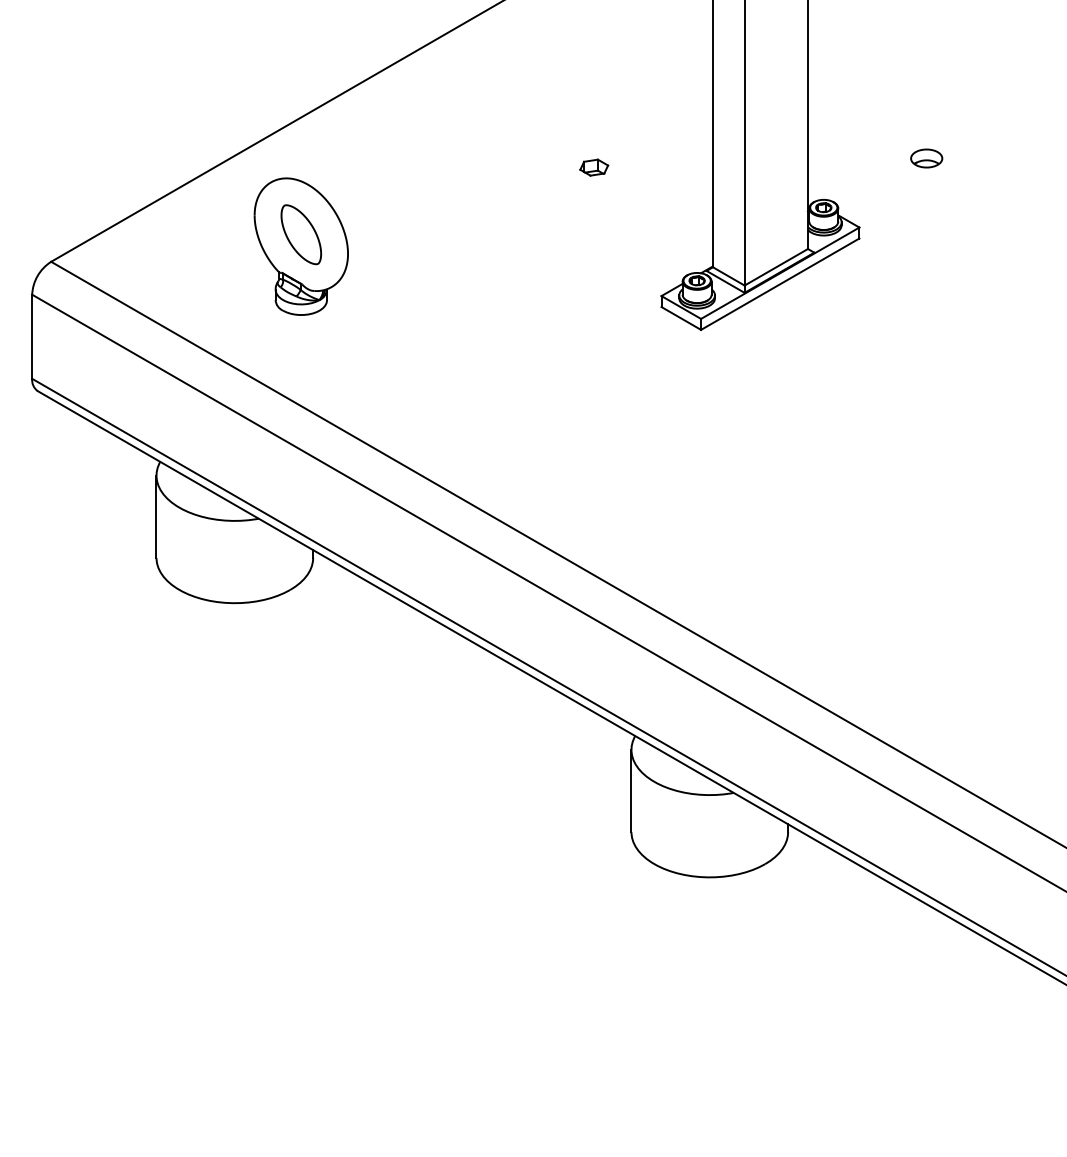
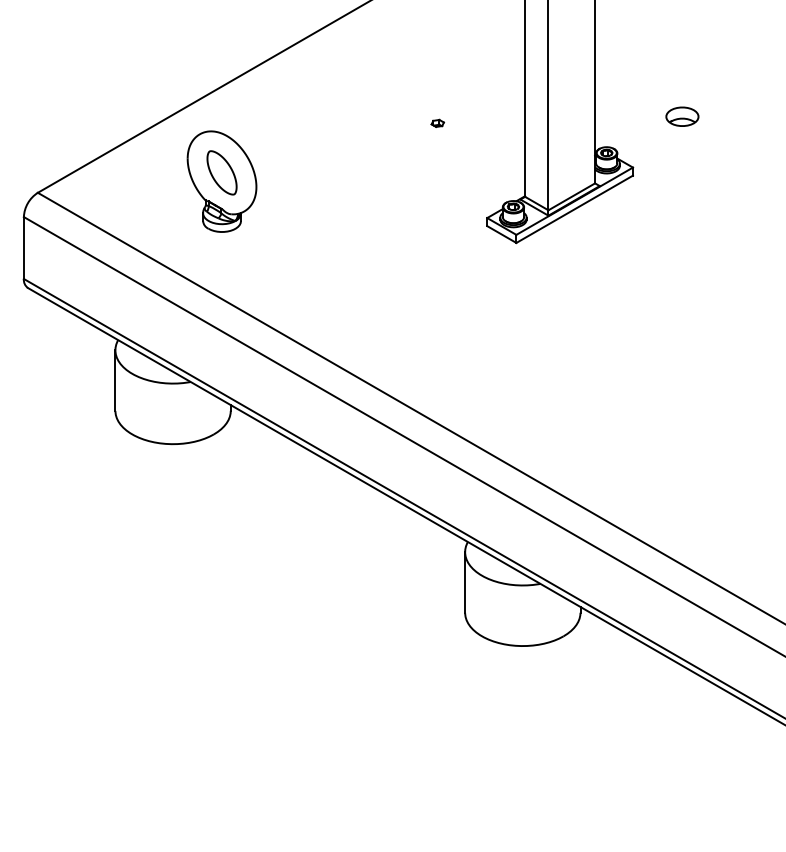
part: (926, 158) -> (682, 116), size x1.4
part: (594, 167) -> (437, 123), size x0.6

